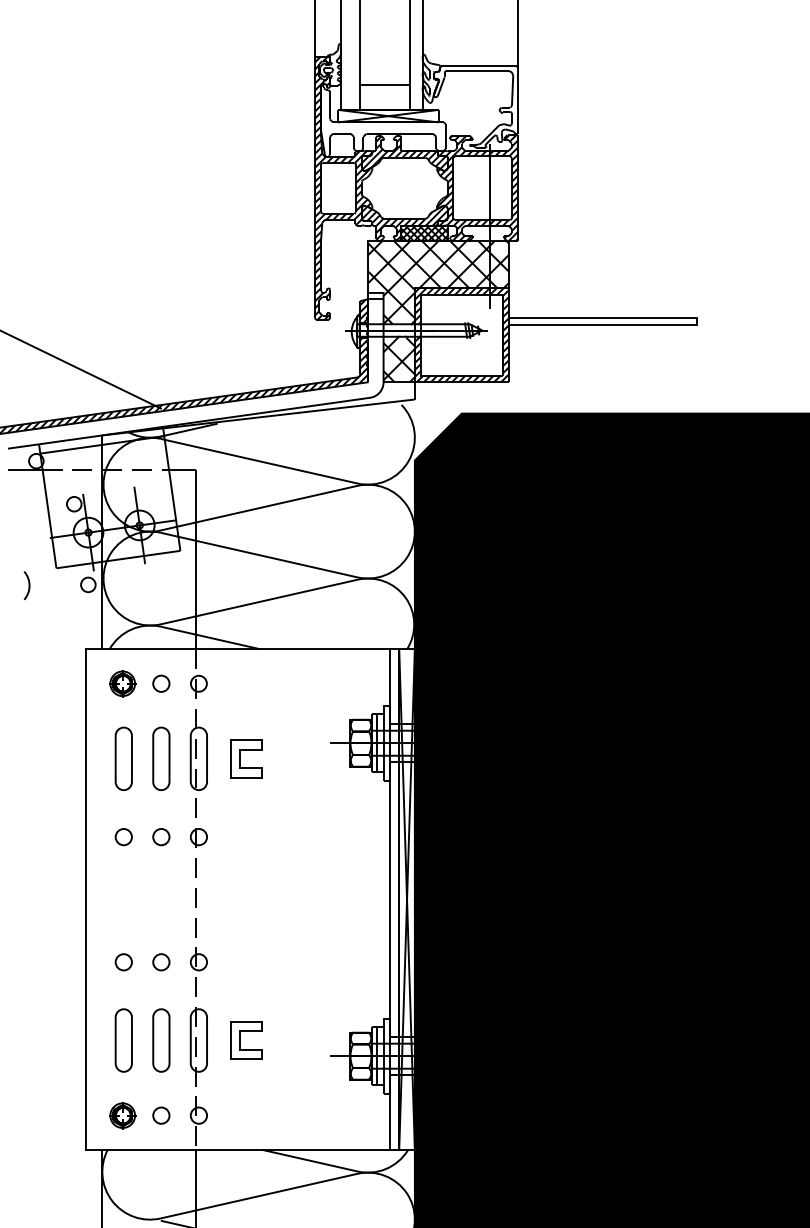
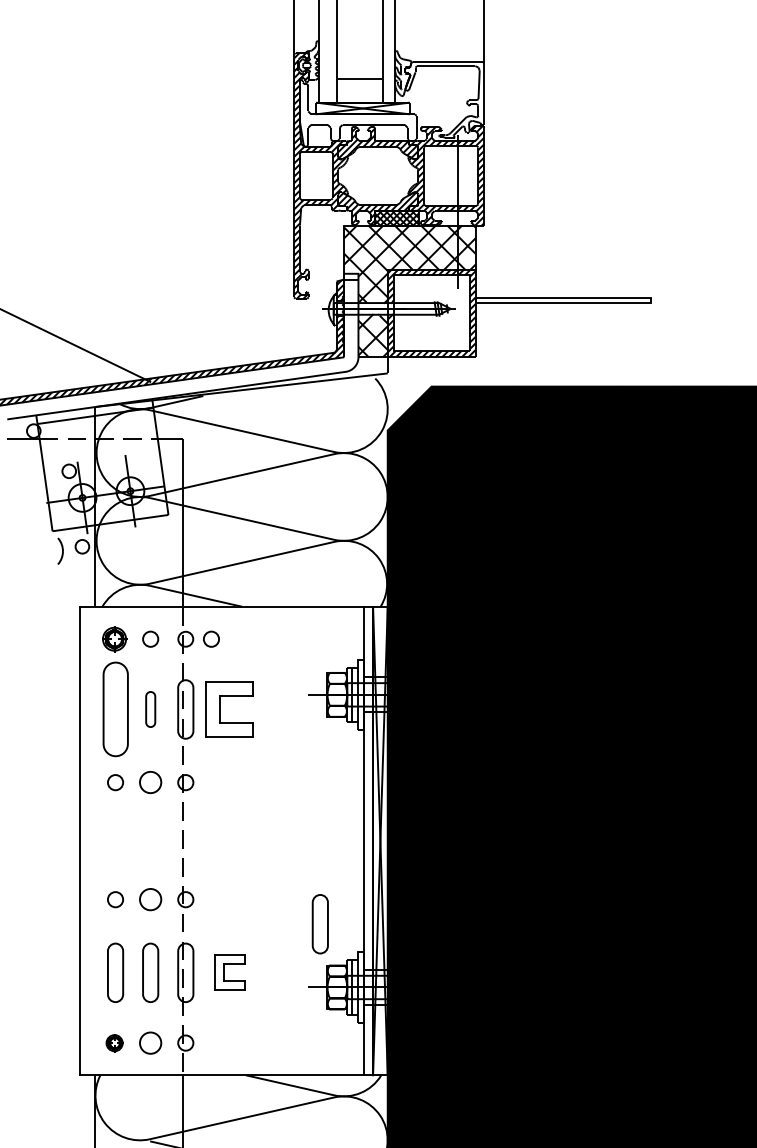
arc: (28, 585) -> (61, 551), moved
circle: (226, 683) -> (211, 638), added
part: (123, 758) -> (115, 709), size x1.6
part: (161, 758) -> (150, 709), size x0.6
part: (246, 758) -> (230, 709), size x1.6
circle: (161, 837) -> (150, 782), size x1.4
circle: (161, 962) -> (150, 899), size x1.4
part: (342, 988) -> (320, 924), added
part: (122, 1115) -> (114, 1042), size x0.7
circle: (161, 1115) -> (150, 1042), size x1.4

